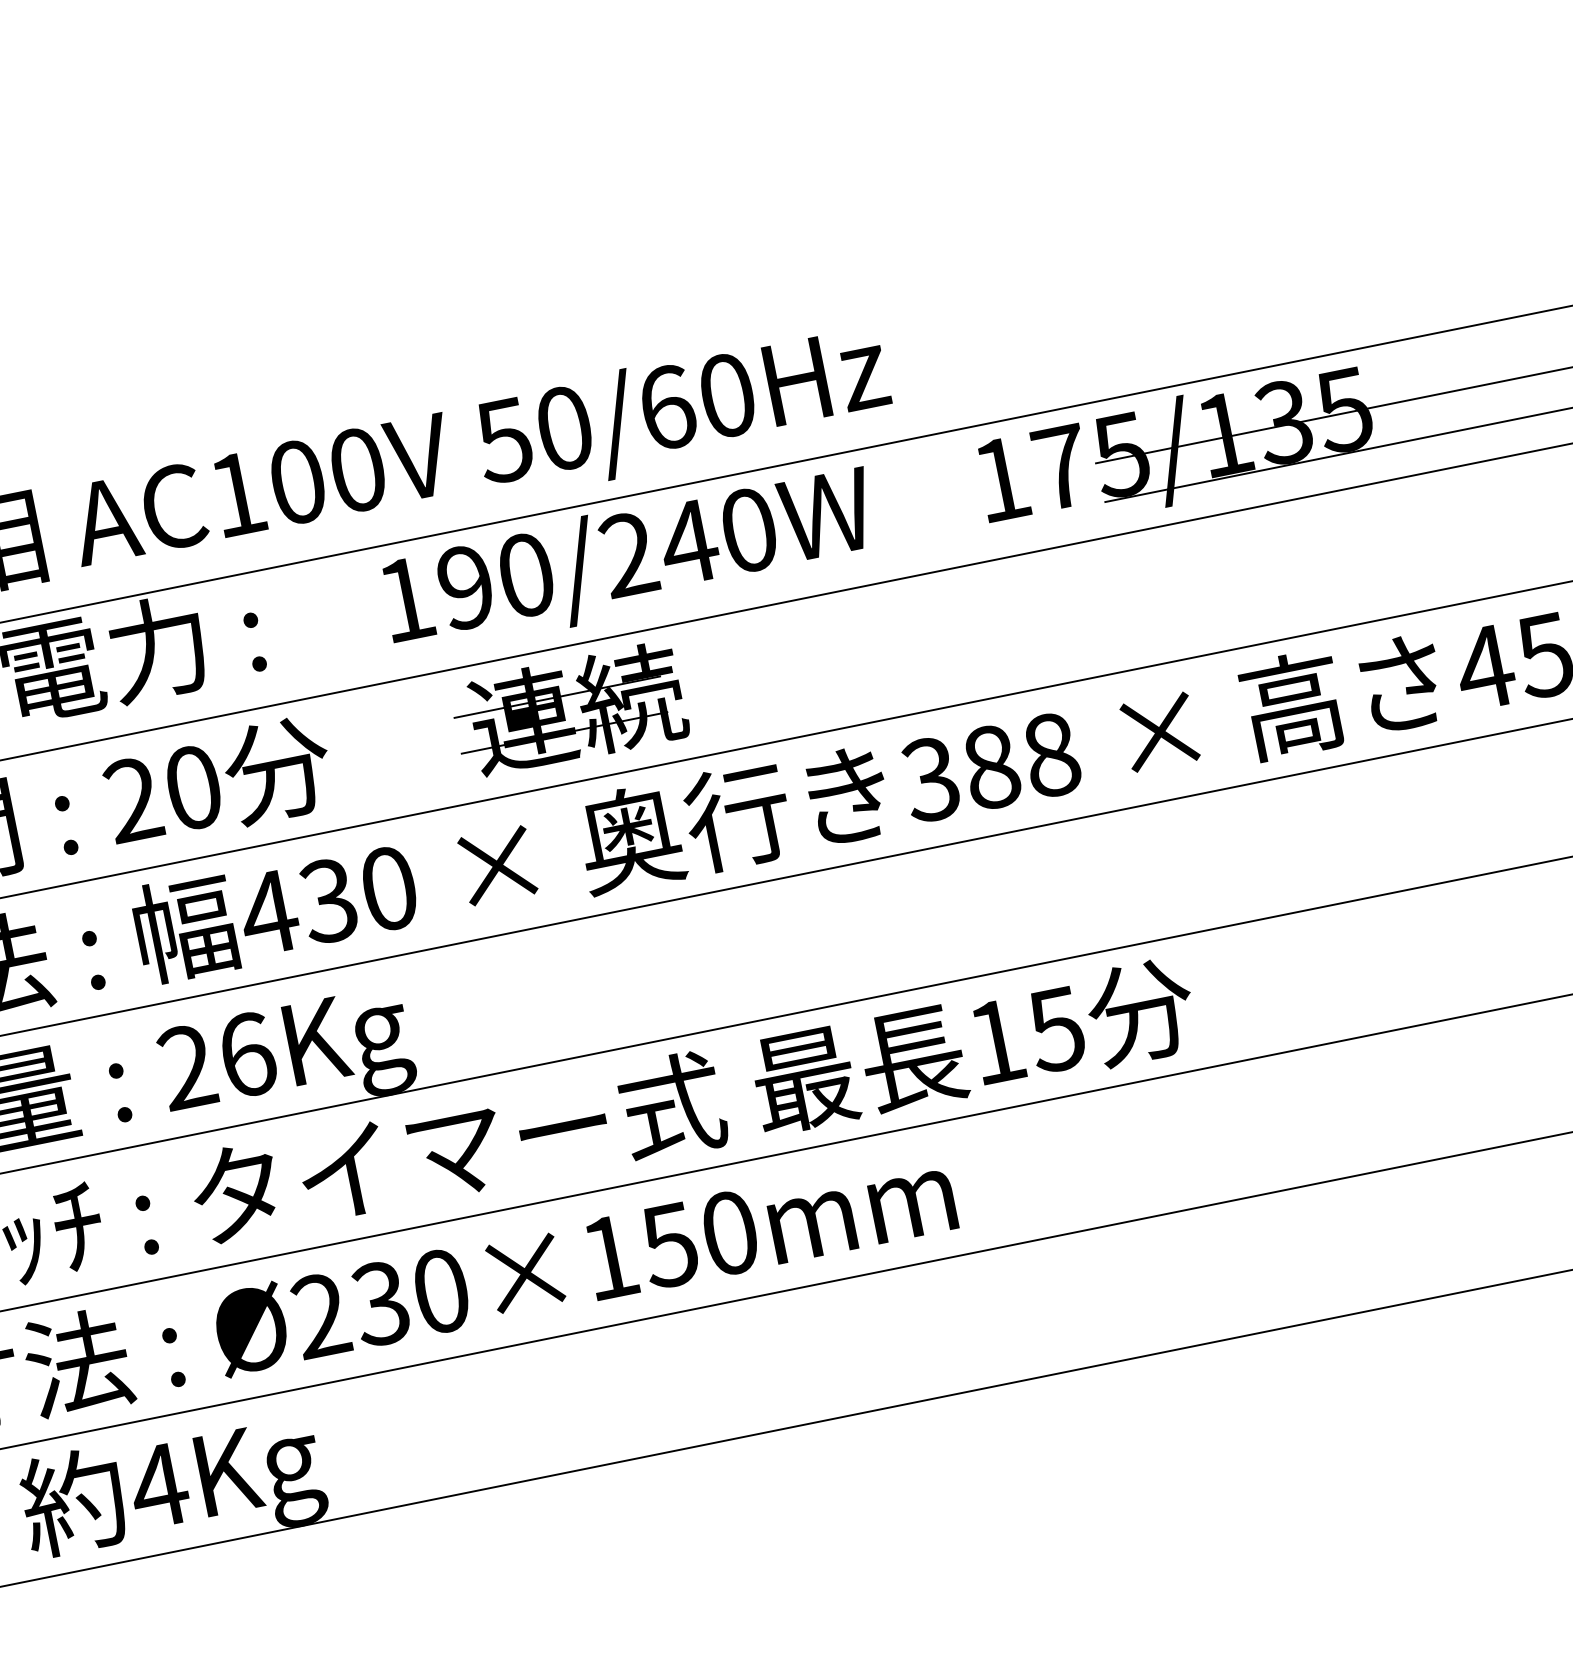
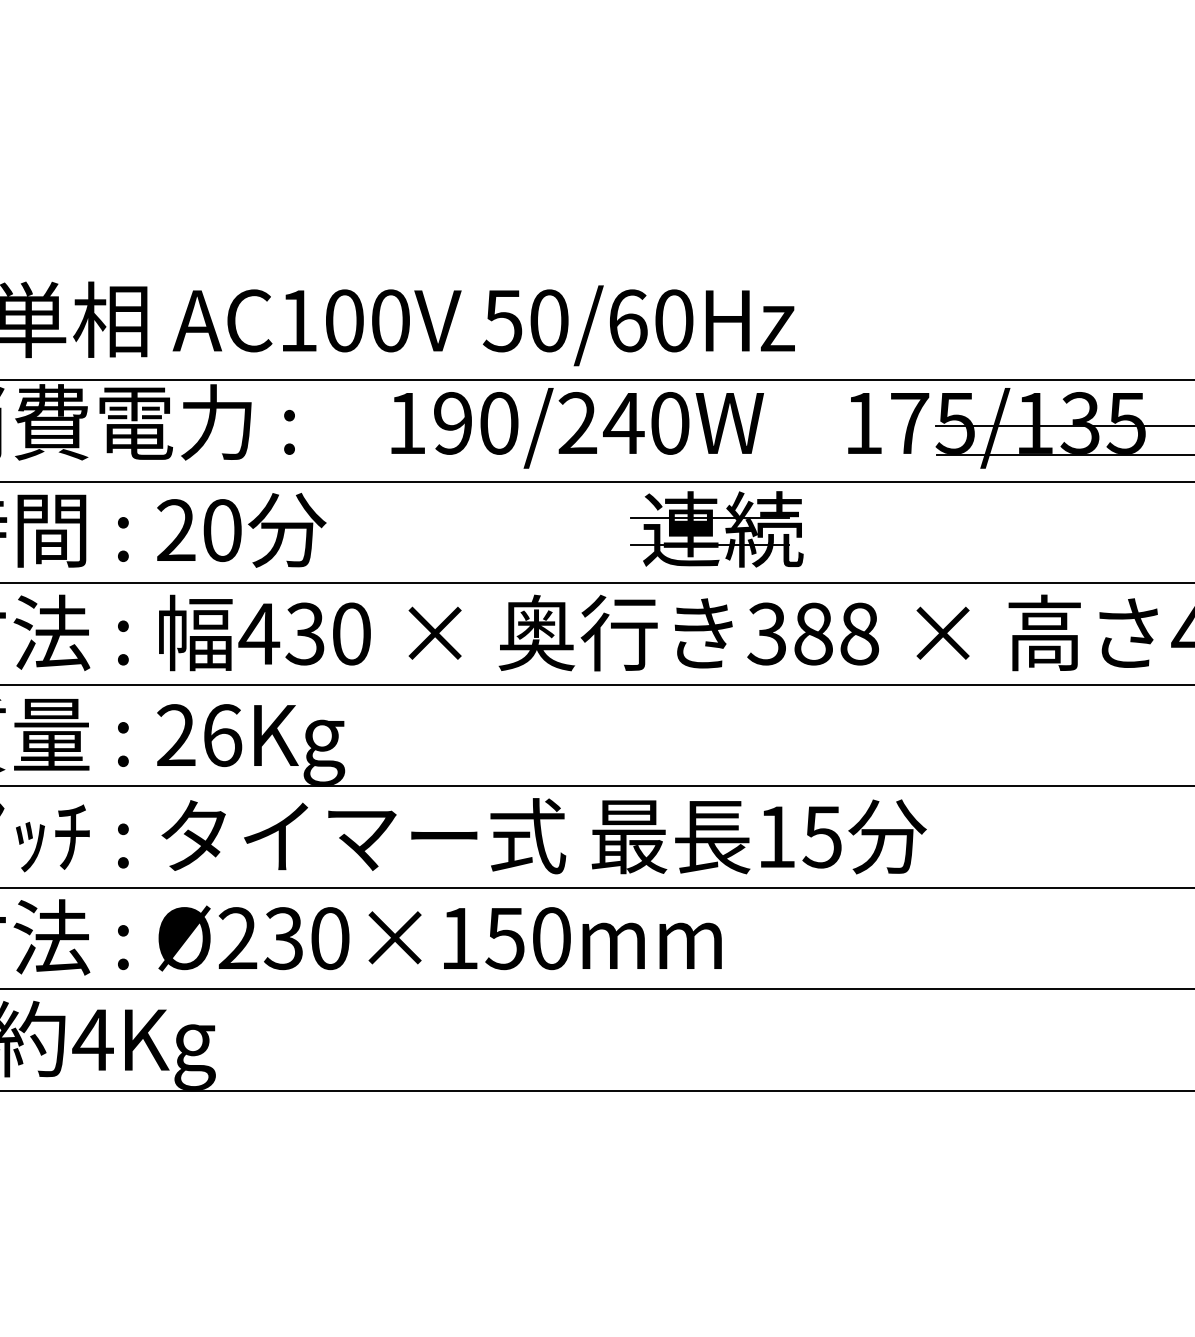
part: (568, 710) -> (716, 529), moved

